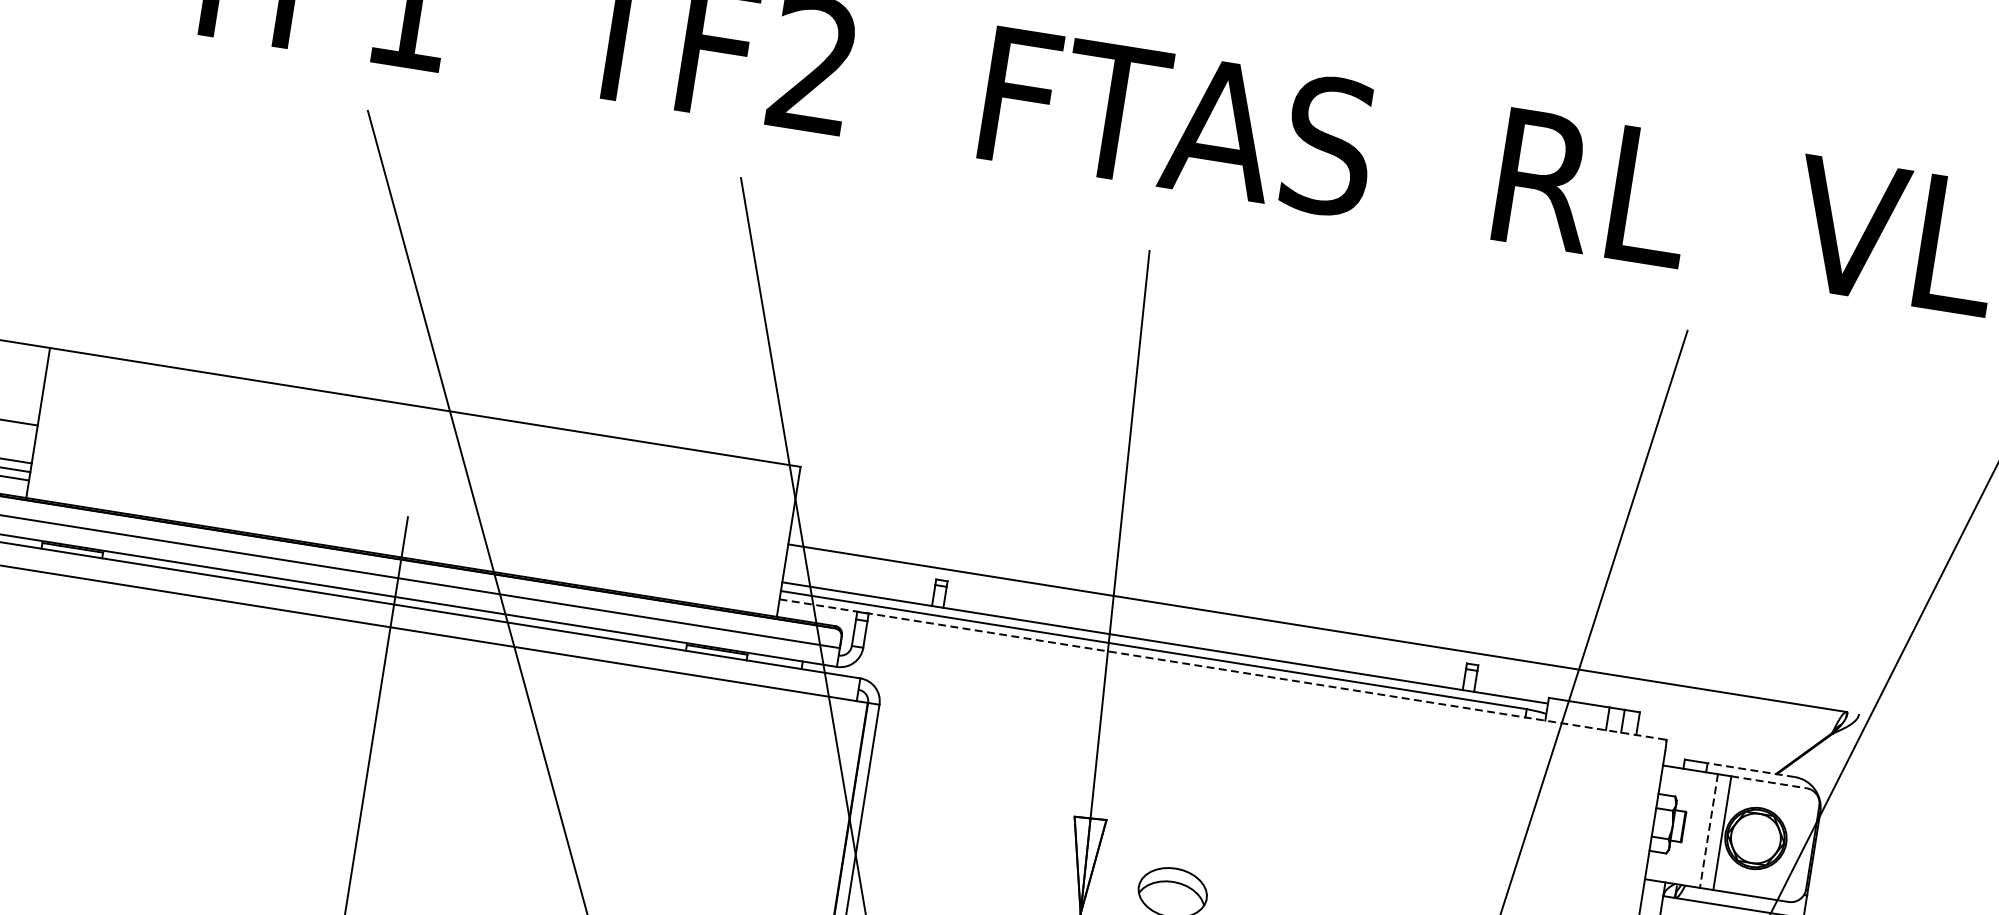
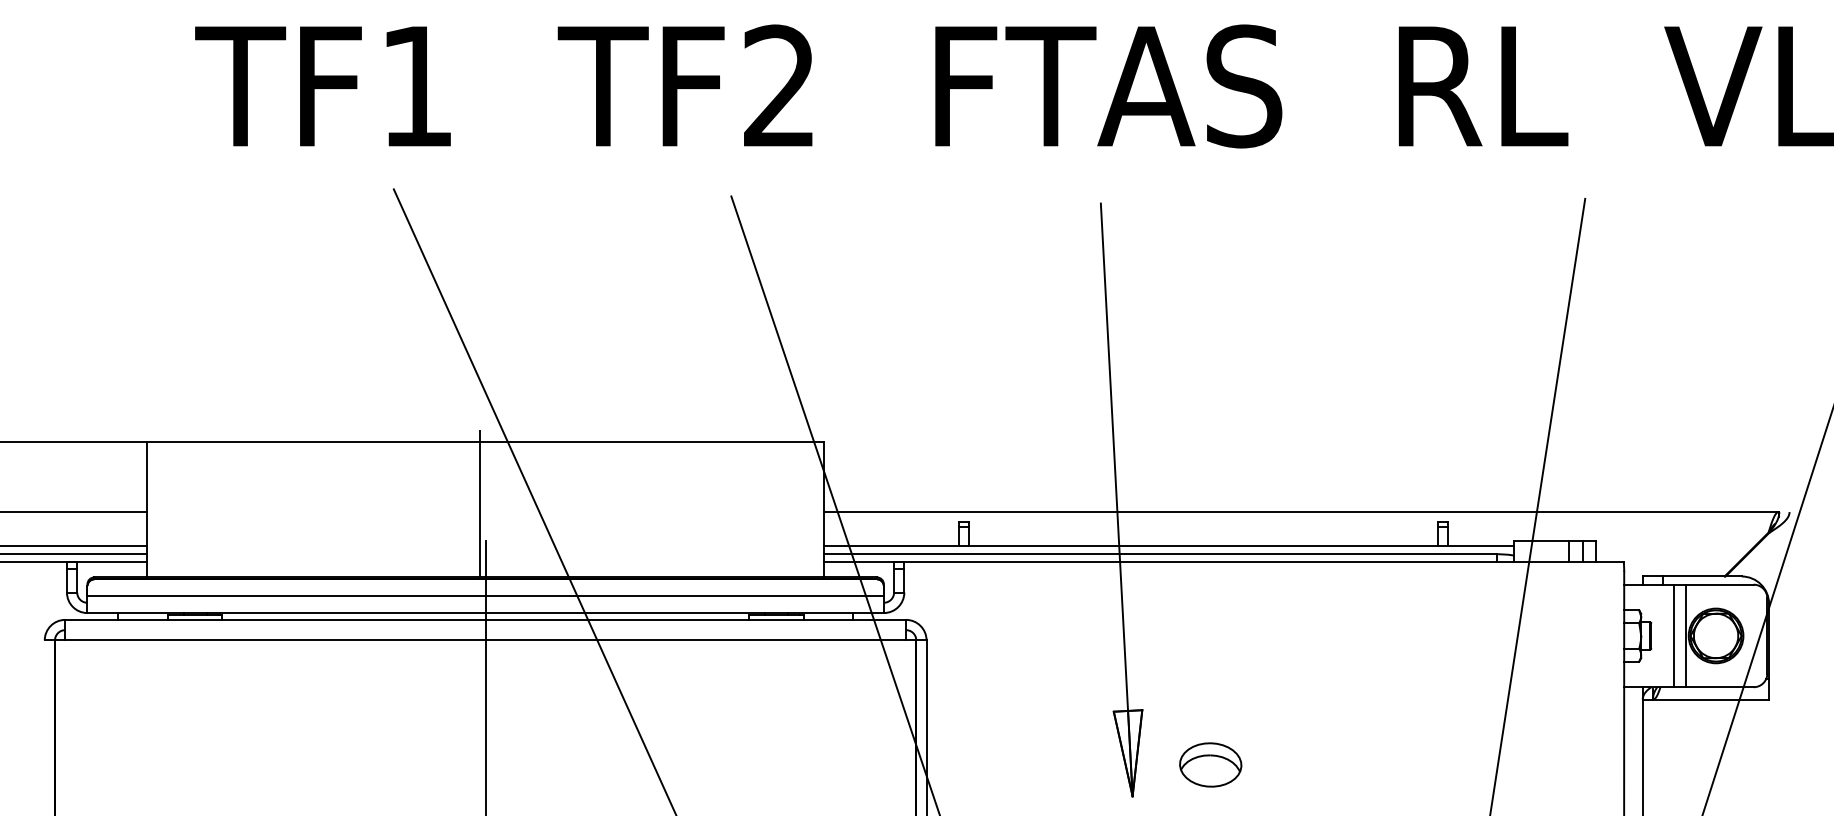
line: (407, 474) -> (479, 503), added
line: (1222, 669) -> (1223, 561), dashed -> solid
line: (1750, 769) -> (1701, 576), dashed -> solid
line: (1768, 782) -> (1719, 584), dashed -> solid
line: (1708, 831) -> (1673, 636), dashed -> solid

